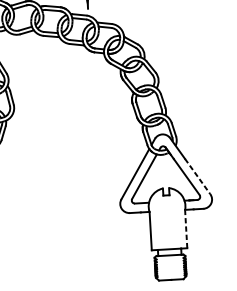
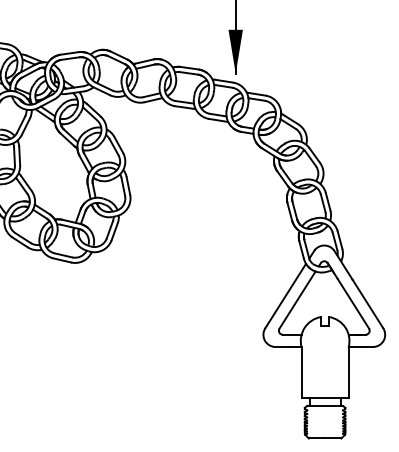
line: (197, 176) -> (367, 303), dashed -> solid
line: (186, 229) -> (348, 372), dashed -> solid

